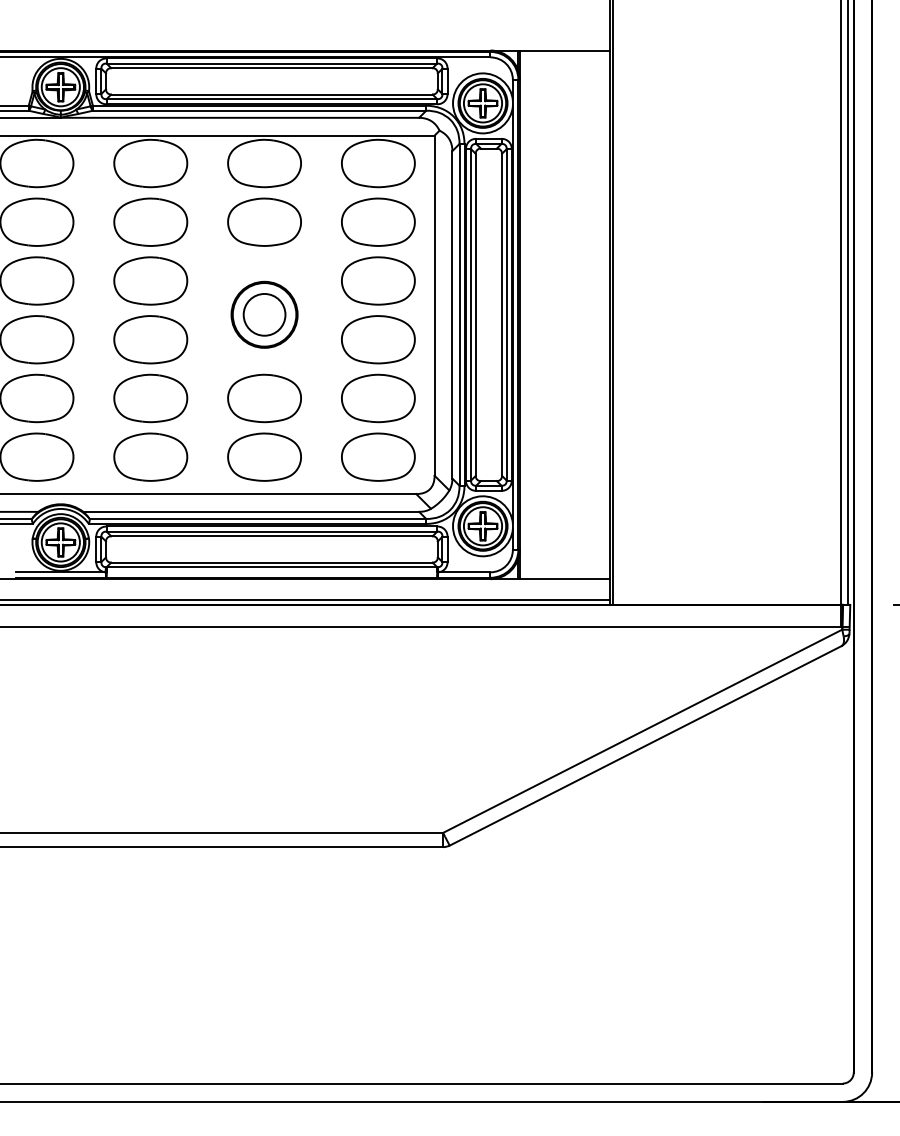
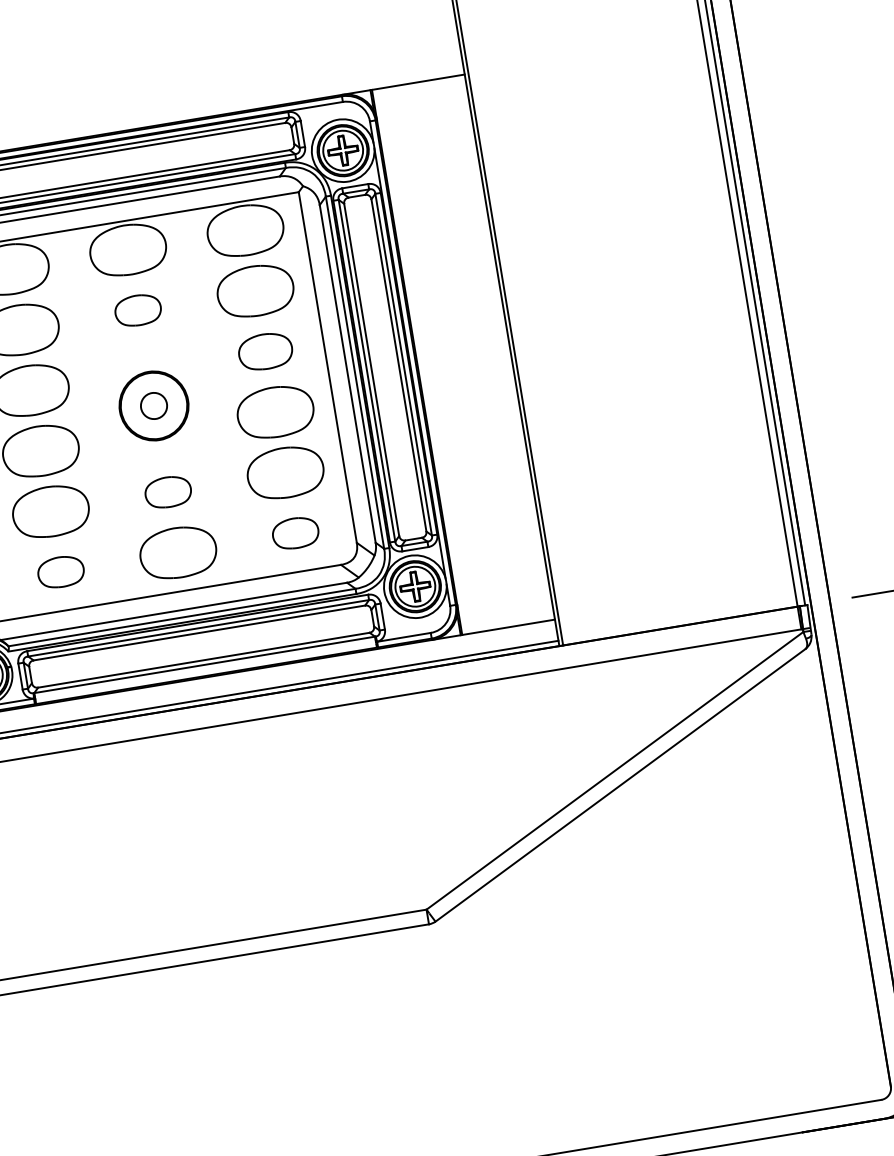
part: (264, 221) -> (138, 309), size x0.6
part: (378, 280) -> (265, 351), size x0.7
circle: (264, 314) -> (153, 405), size x0.6
part: (264, 398) -> (168, 492), size x0.6
part: (150, 456) -> (60, 571), size x0.6
part: (378, 456) -> (295, 532), size x0.6

